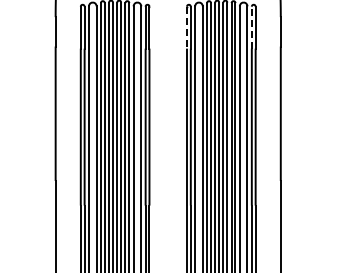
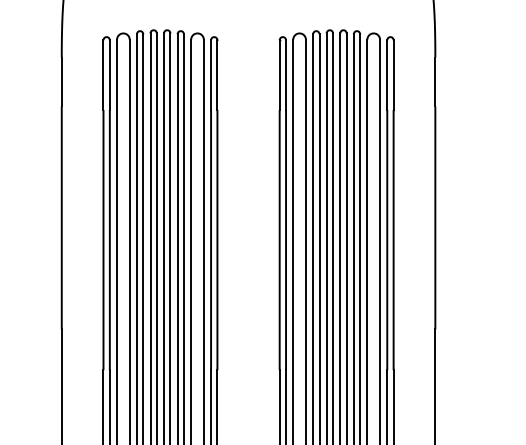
line: (186, 27) -> (278, 74), dashed -> solid
line: (251, 27) -> (386, 74), dashed -> solid

